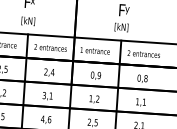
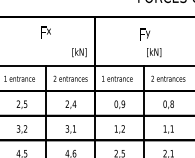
text: (28, 21) -> (79, 52), moved
text: (121, 27) -> (154, 52), moved

